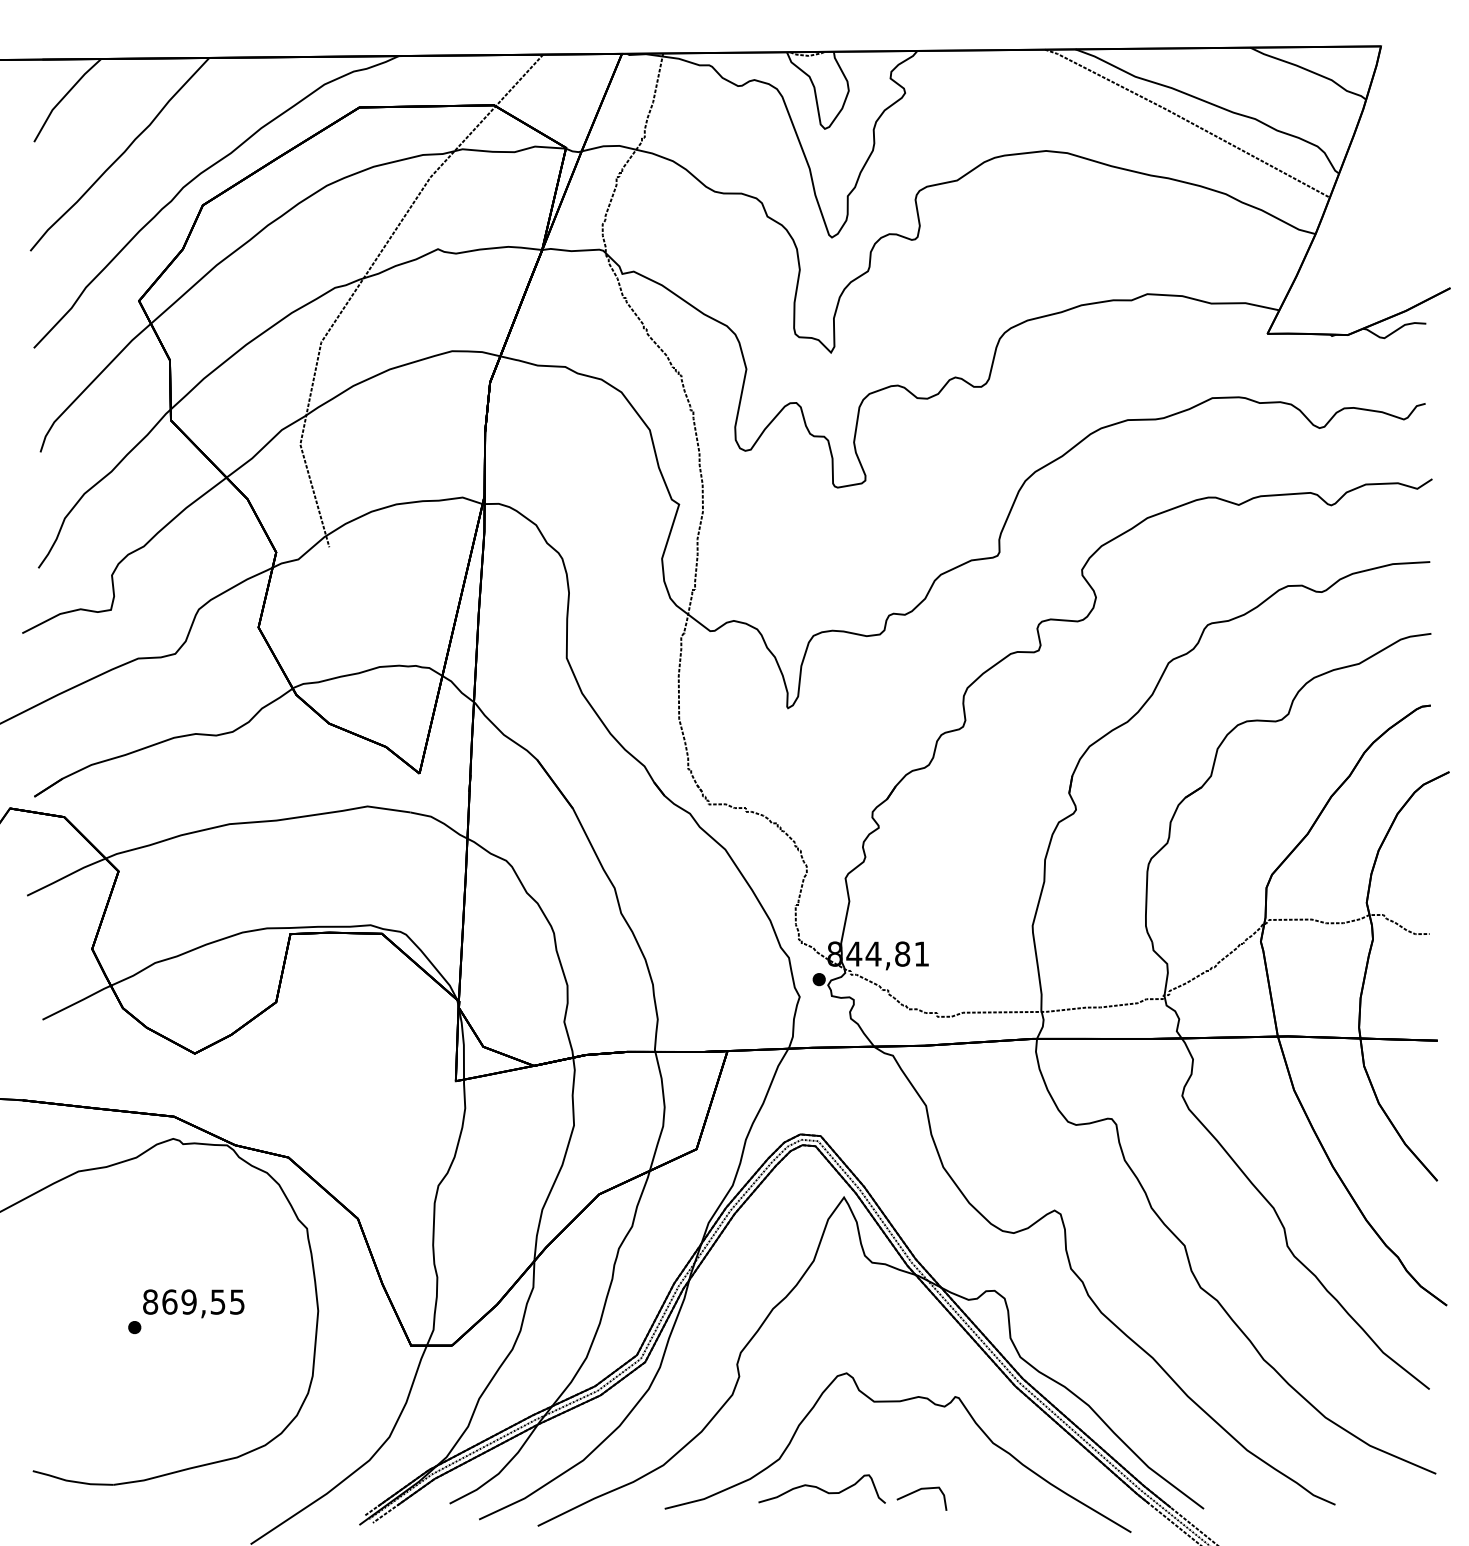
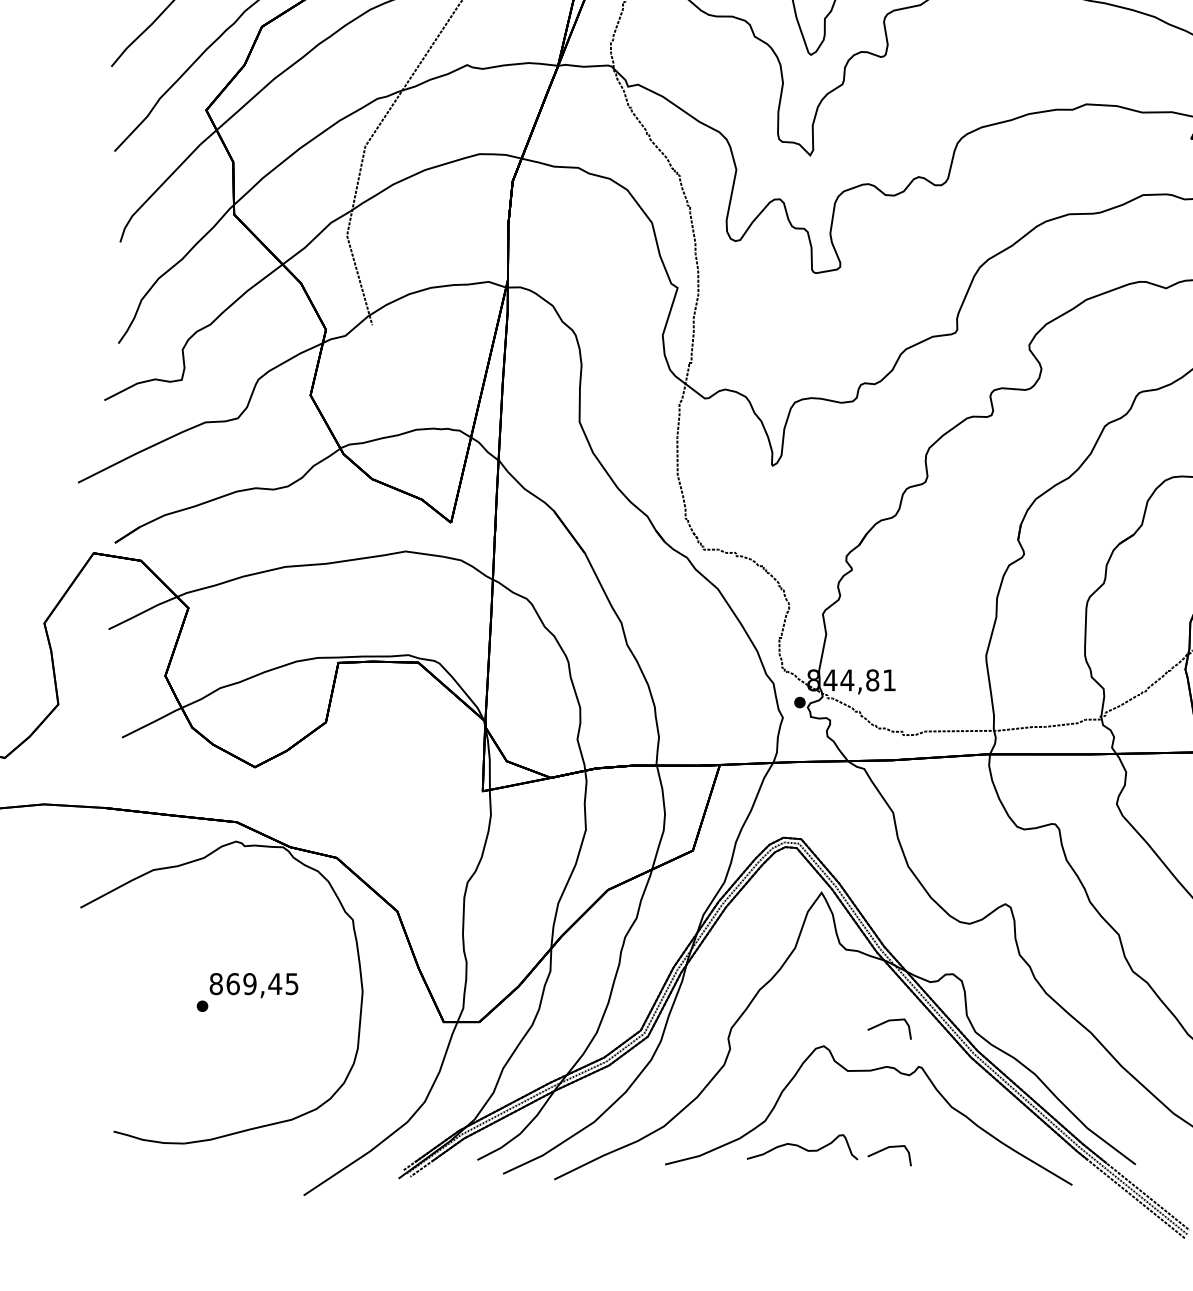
text: (218, 1301) -> (275, 983), 869,55 -> 869,45
line: (918, 1346) -> (886, 1022), added

